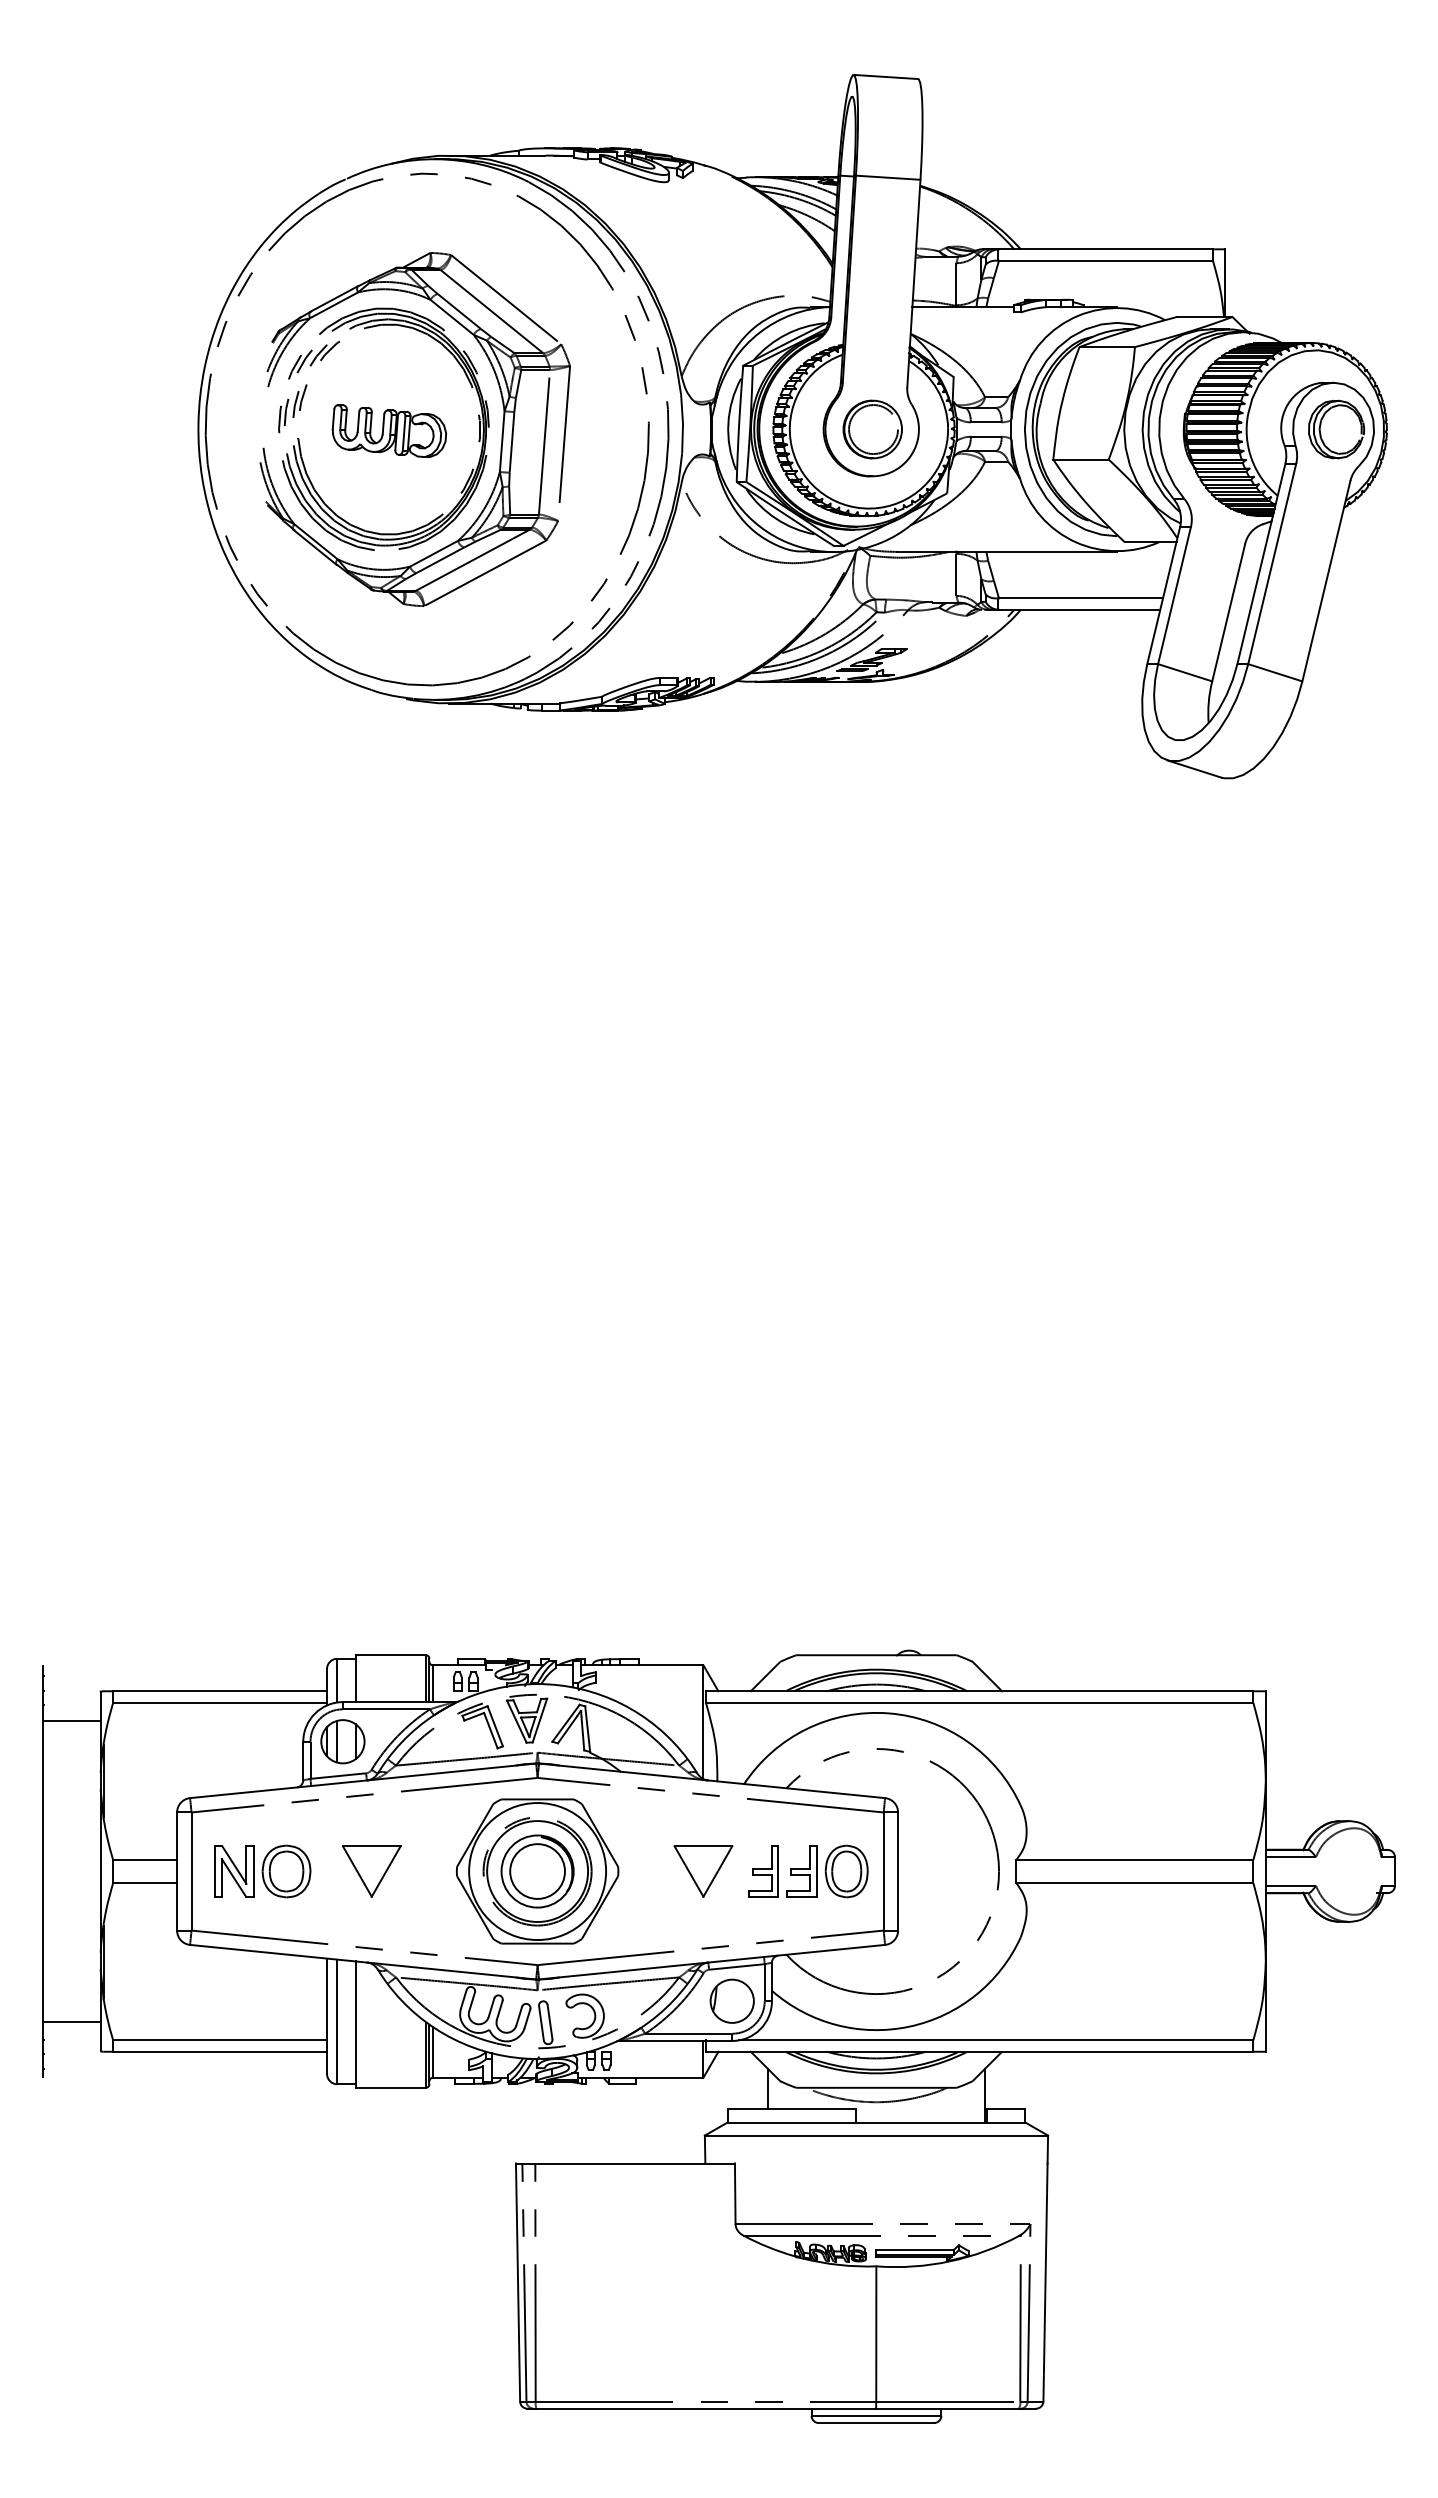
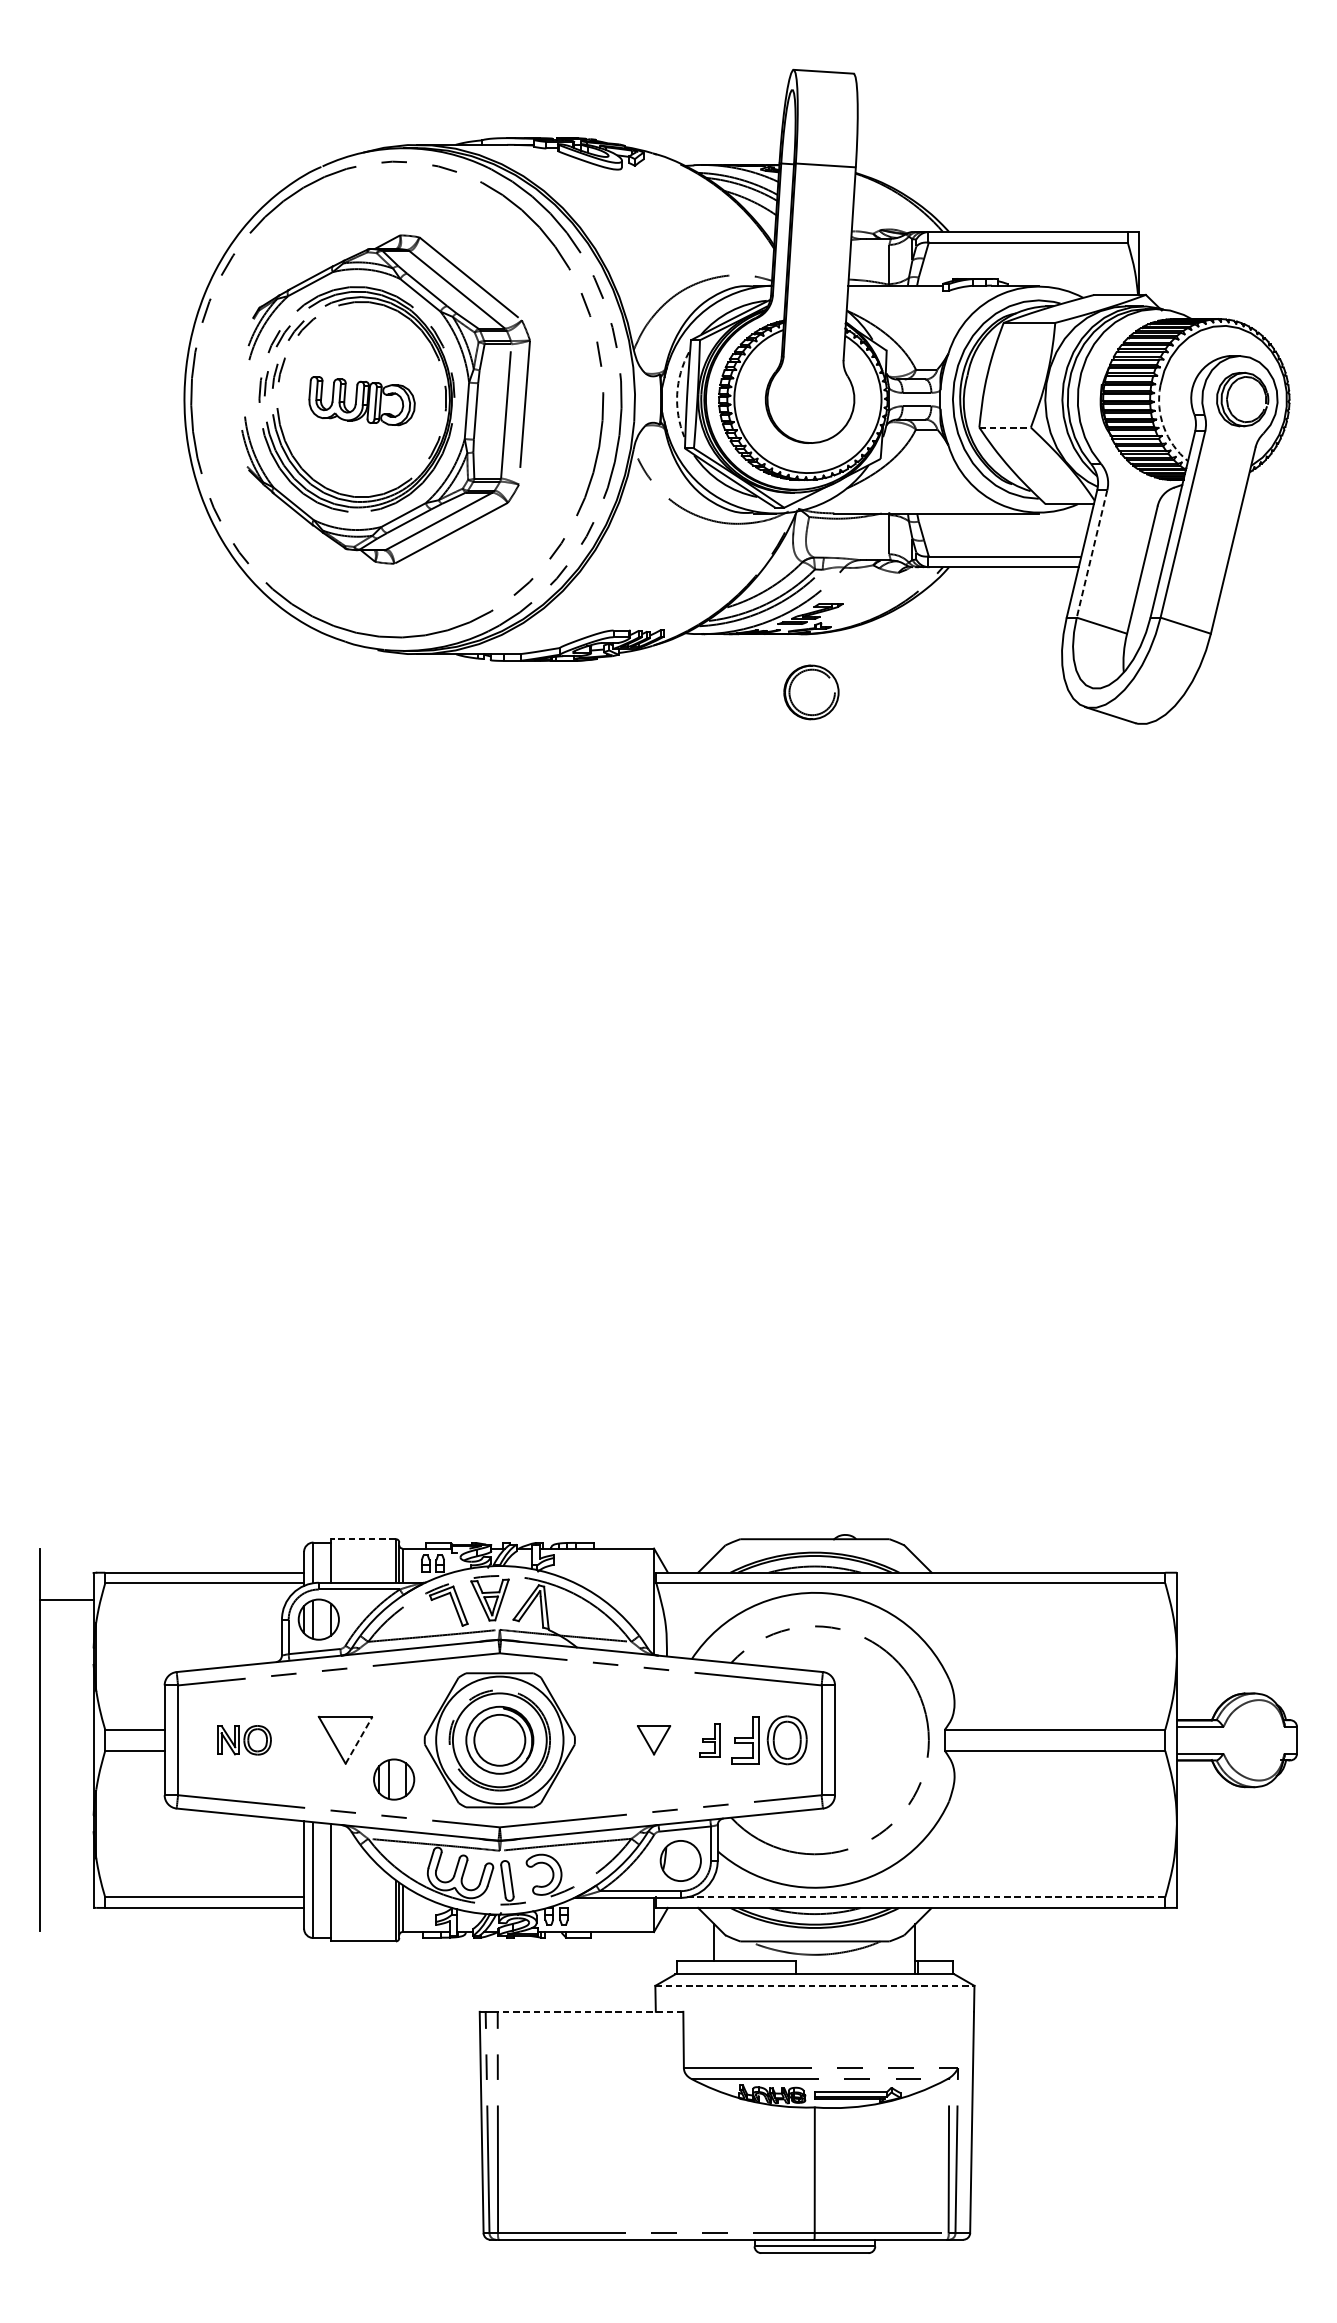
arc: (728, 423) -> (677, 393), solid -> dashed
part: (872, 429) -> (811, 692), moved
arc: (1251, 458) -> (1163, 426), solid -> dashed
line: (1081, 459) -> (1005, 427), solid -> dashed
line: (1174, 596) -> (1092, 554), solid -> dashed
line: (390, 1655) -> (363, 1539), solid -> dashed
part: (262, 1871) -> (244, 1740), size x0.6
line: (386, 1871) -> (359, 1740), solid -> dashed
part: (703, 1871) -> (654, 1740), size x0.6
part: (763, 1871) -> (709, 1740), size x0.7
part: (423, 1913) -> (393, 1779), added
line: (71, 2022) -> (66, 1880), removed
line: (996, 2040) -> (926, 1897), solid -> dashed
line: (876, 2135) -> (814, 1985), solid -> dashed
line: (635, 2163) -> (590, 2011), solid -> dashed

